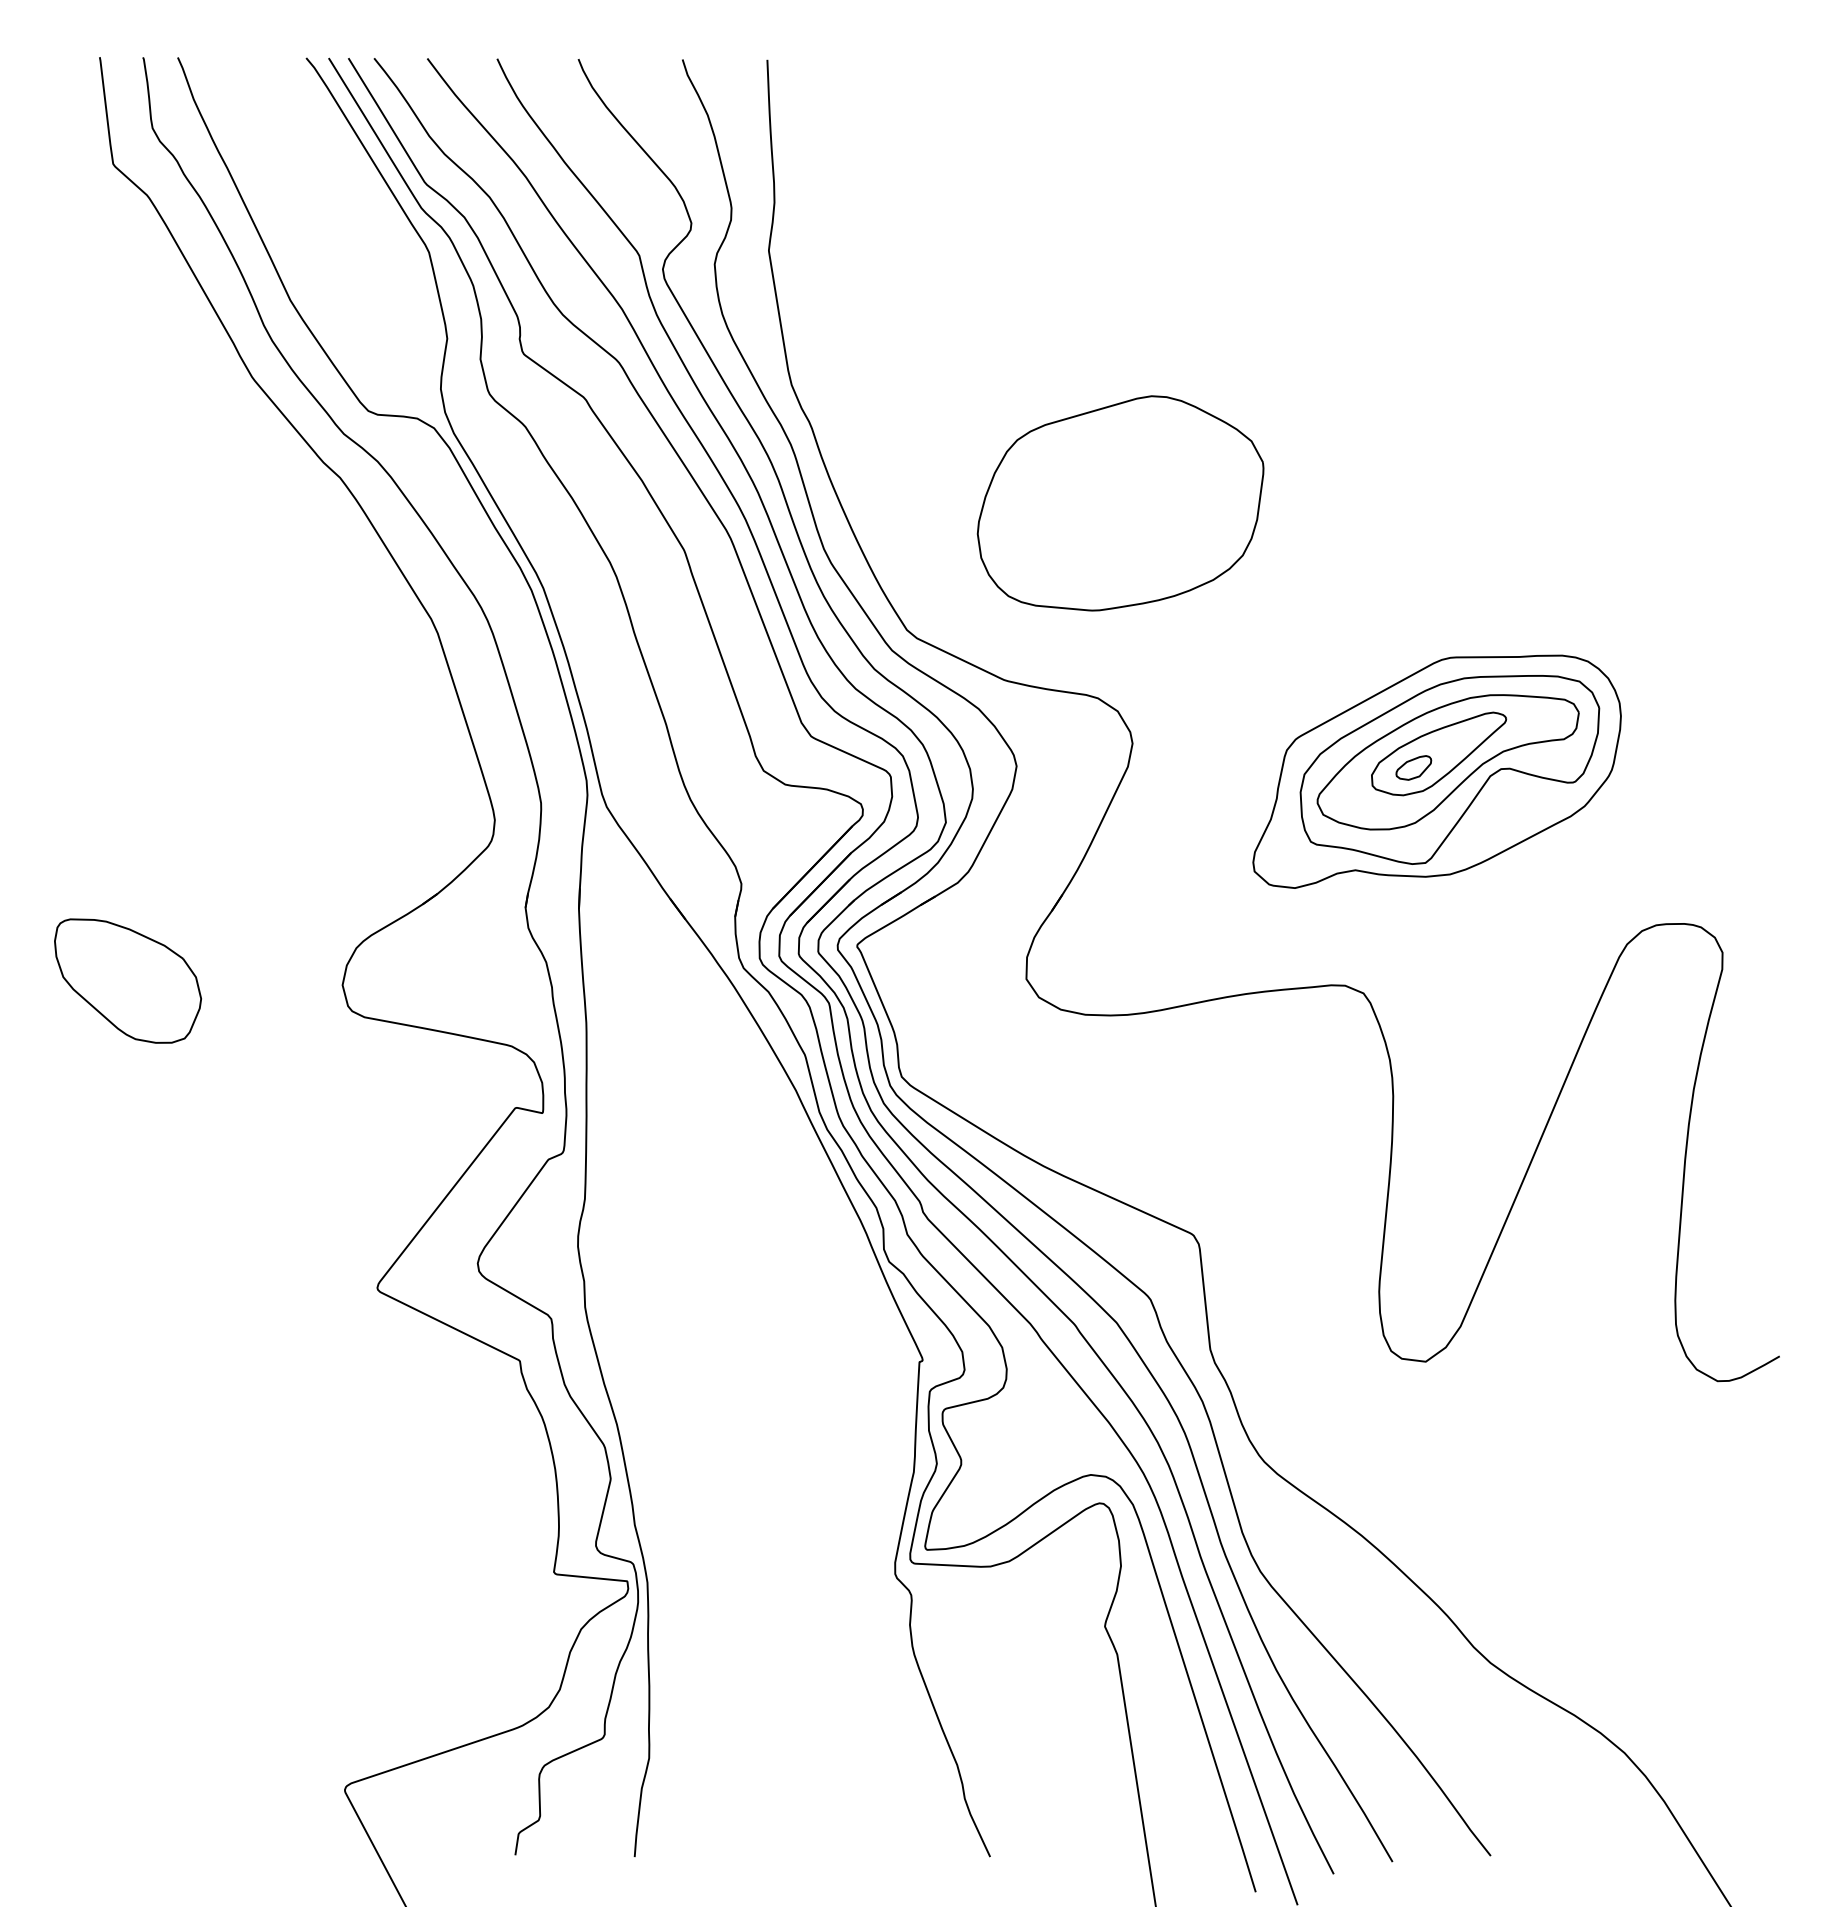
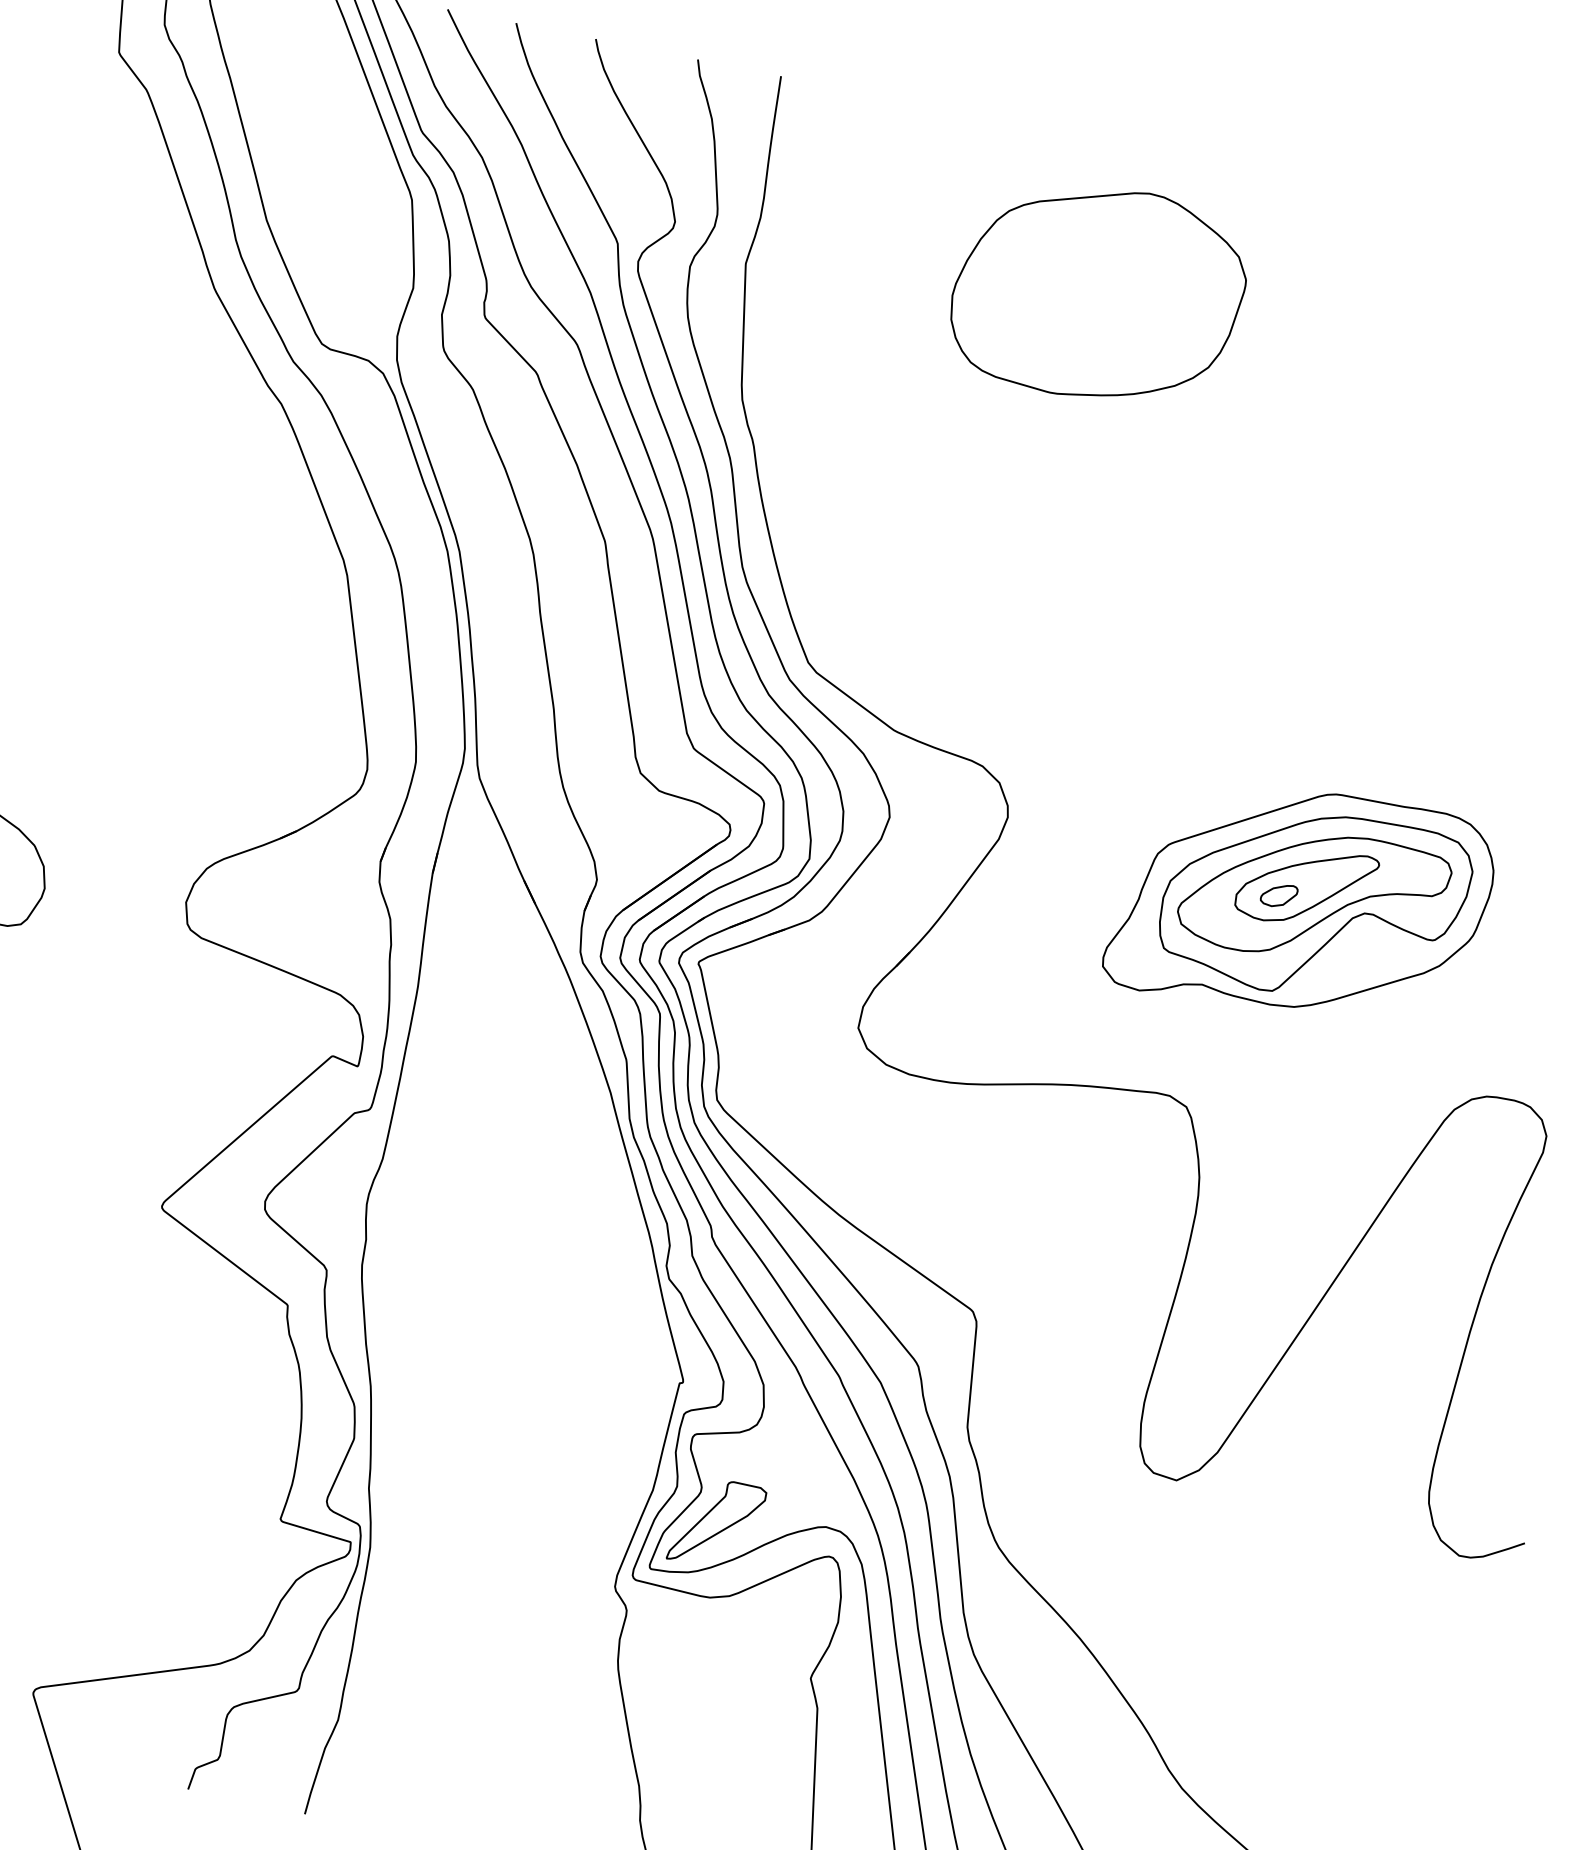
part: (1120, 503) -> (1098, 292), moved
part: (982, 1492) -> (716, 1523), added

